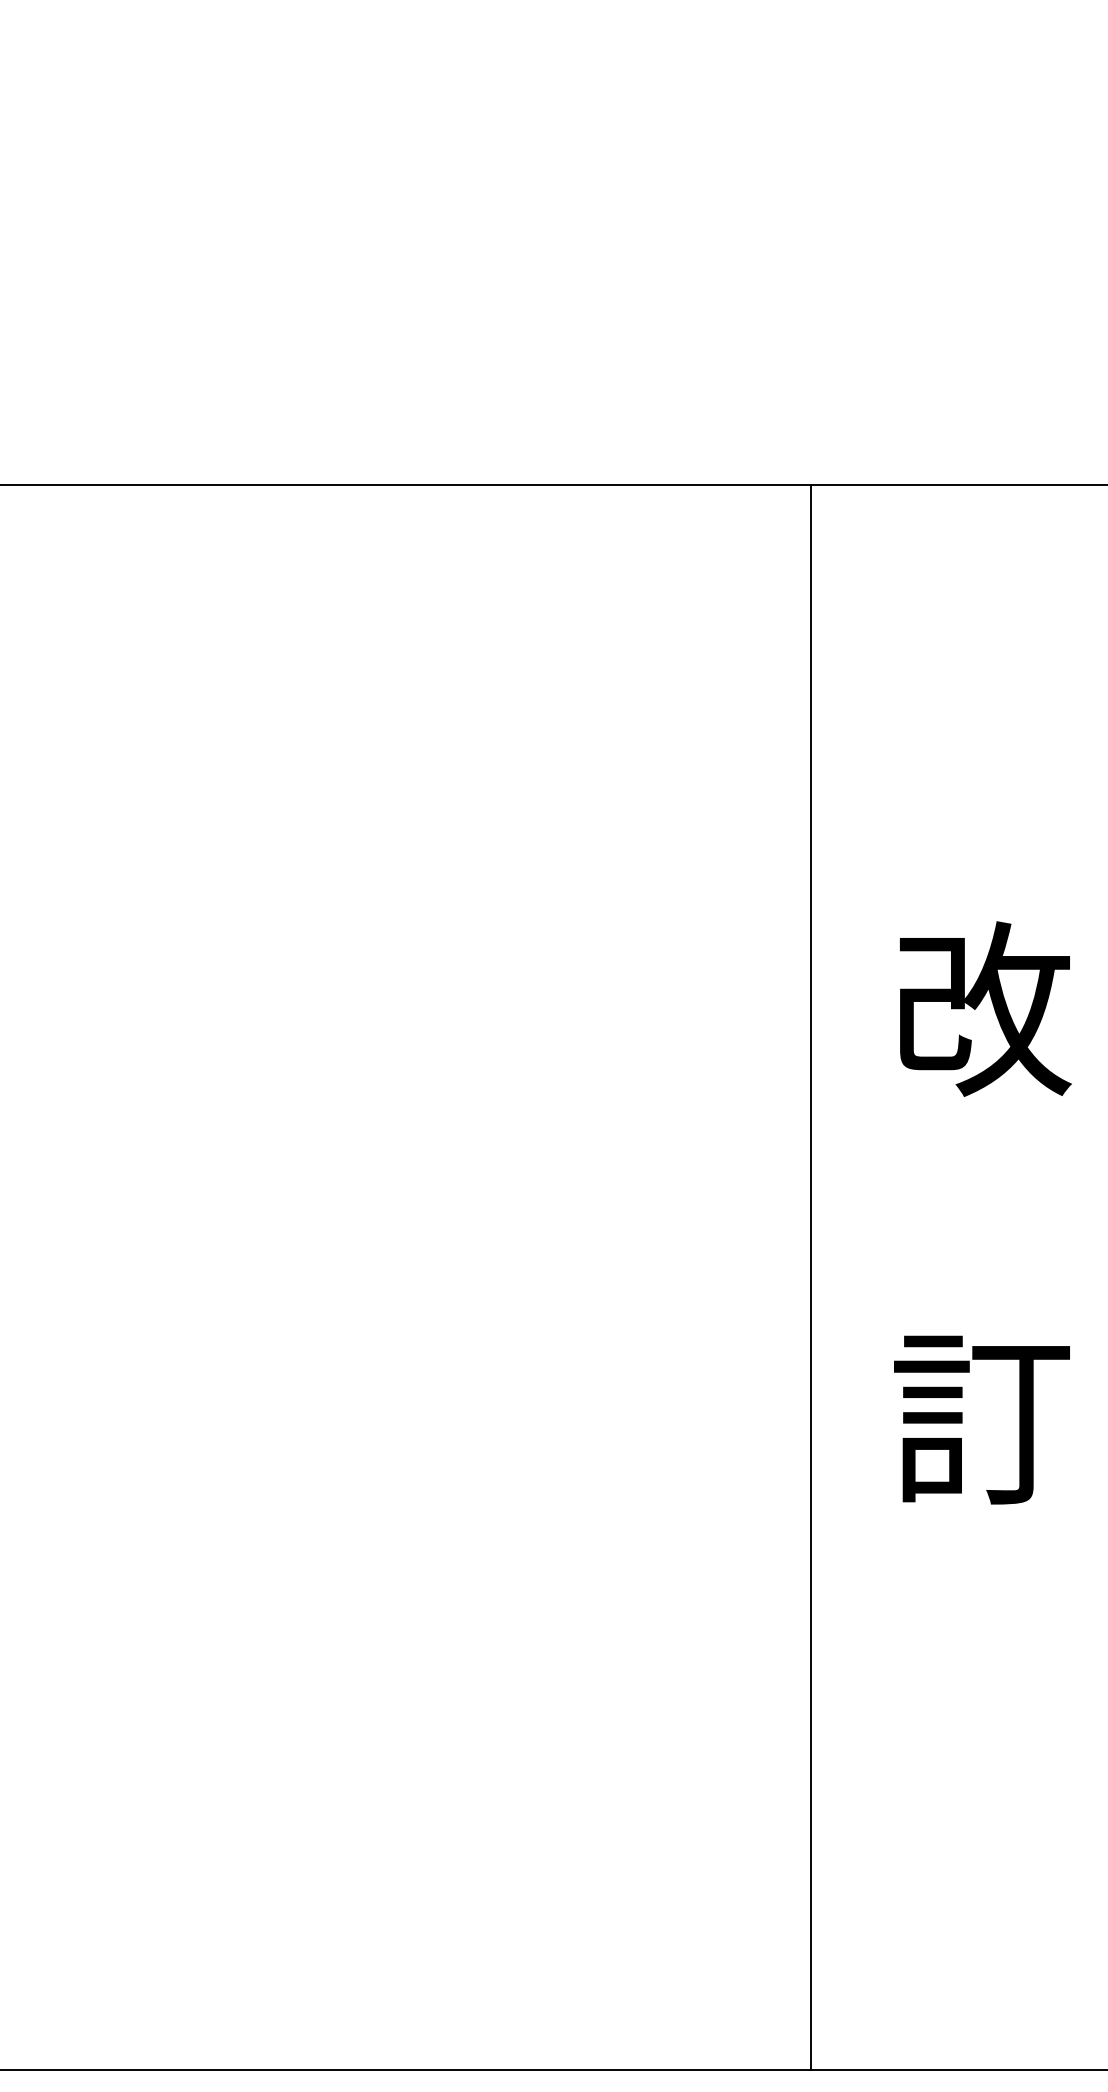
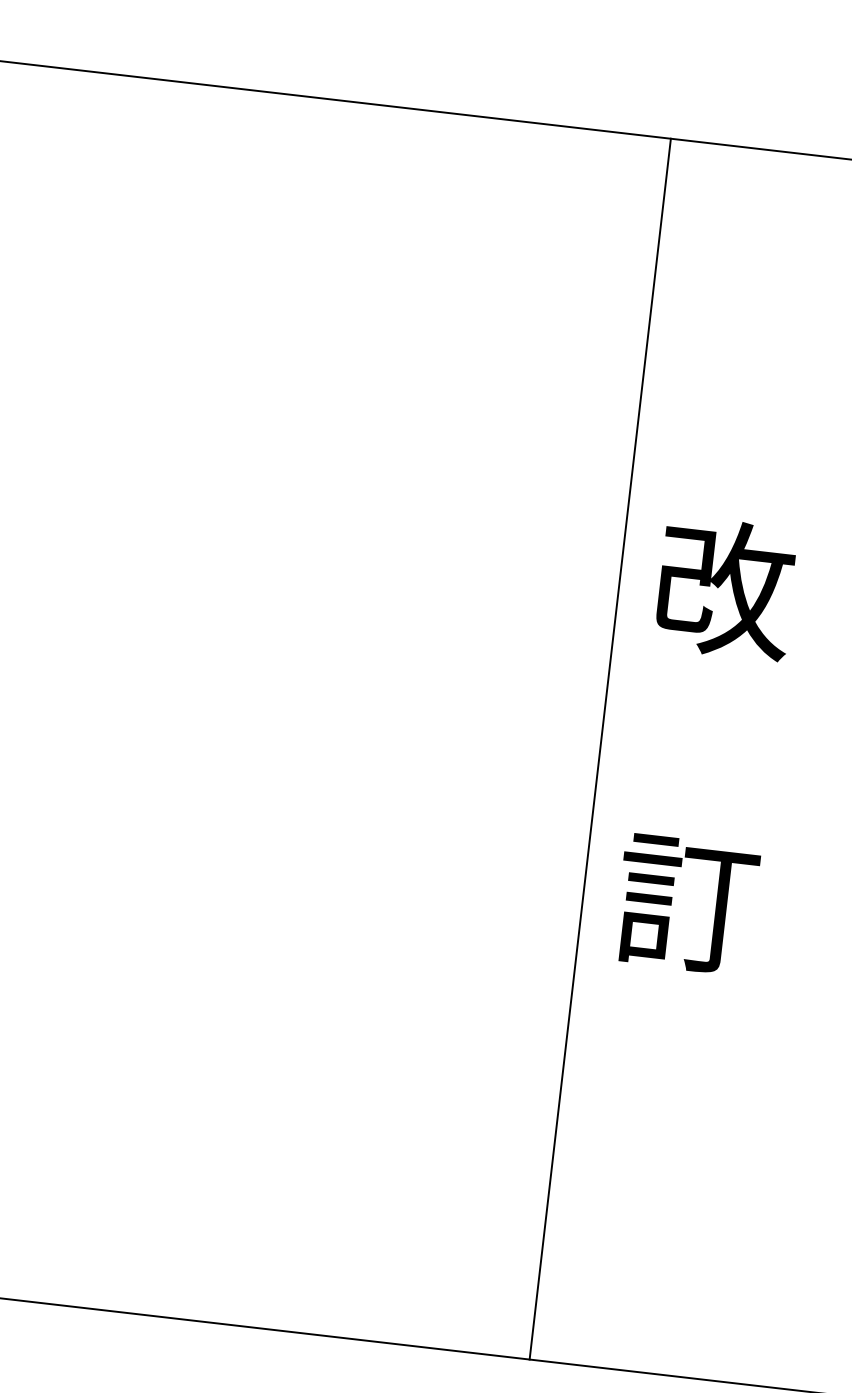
text: (982, 1212) -> (705, 744), moved
line: (811, 1277) -> (600, 749), moved

